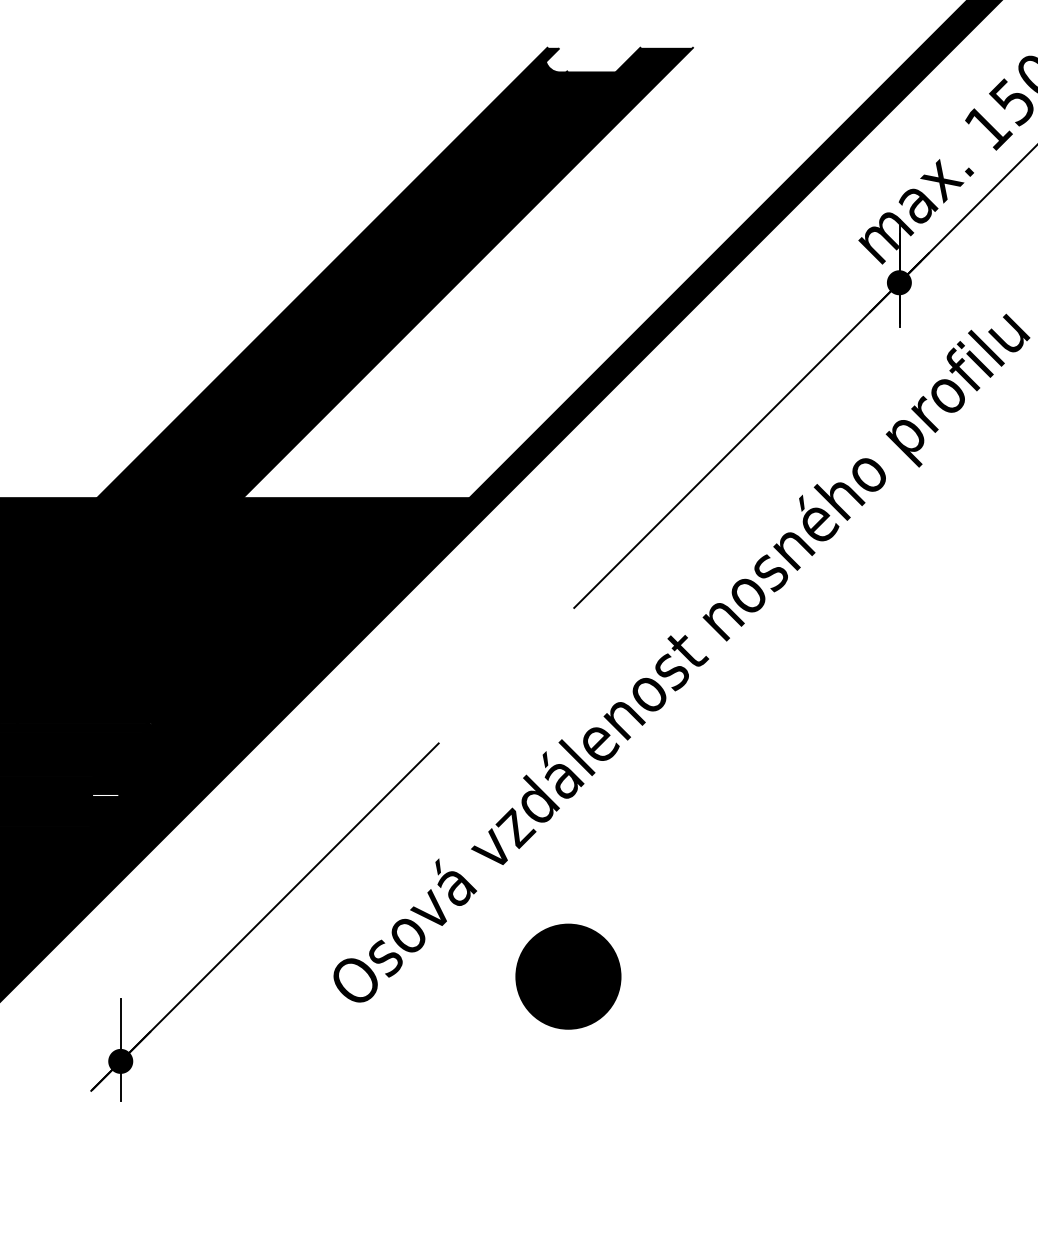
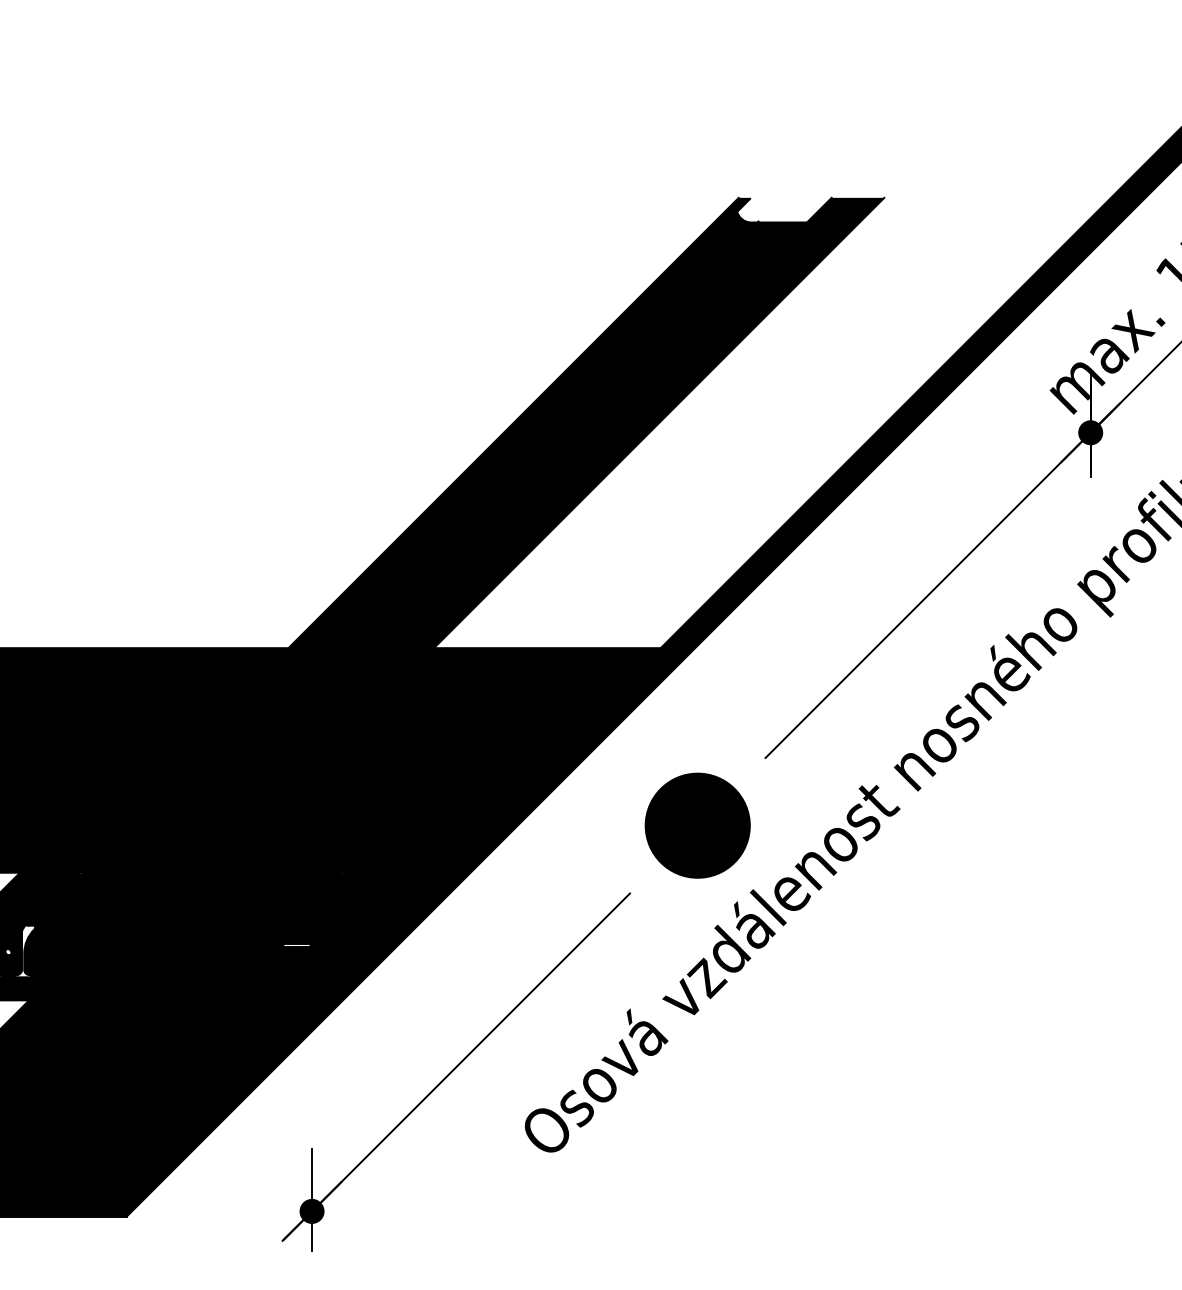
part: (568, 976) -> (697, 825), moved

